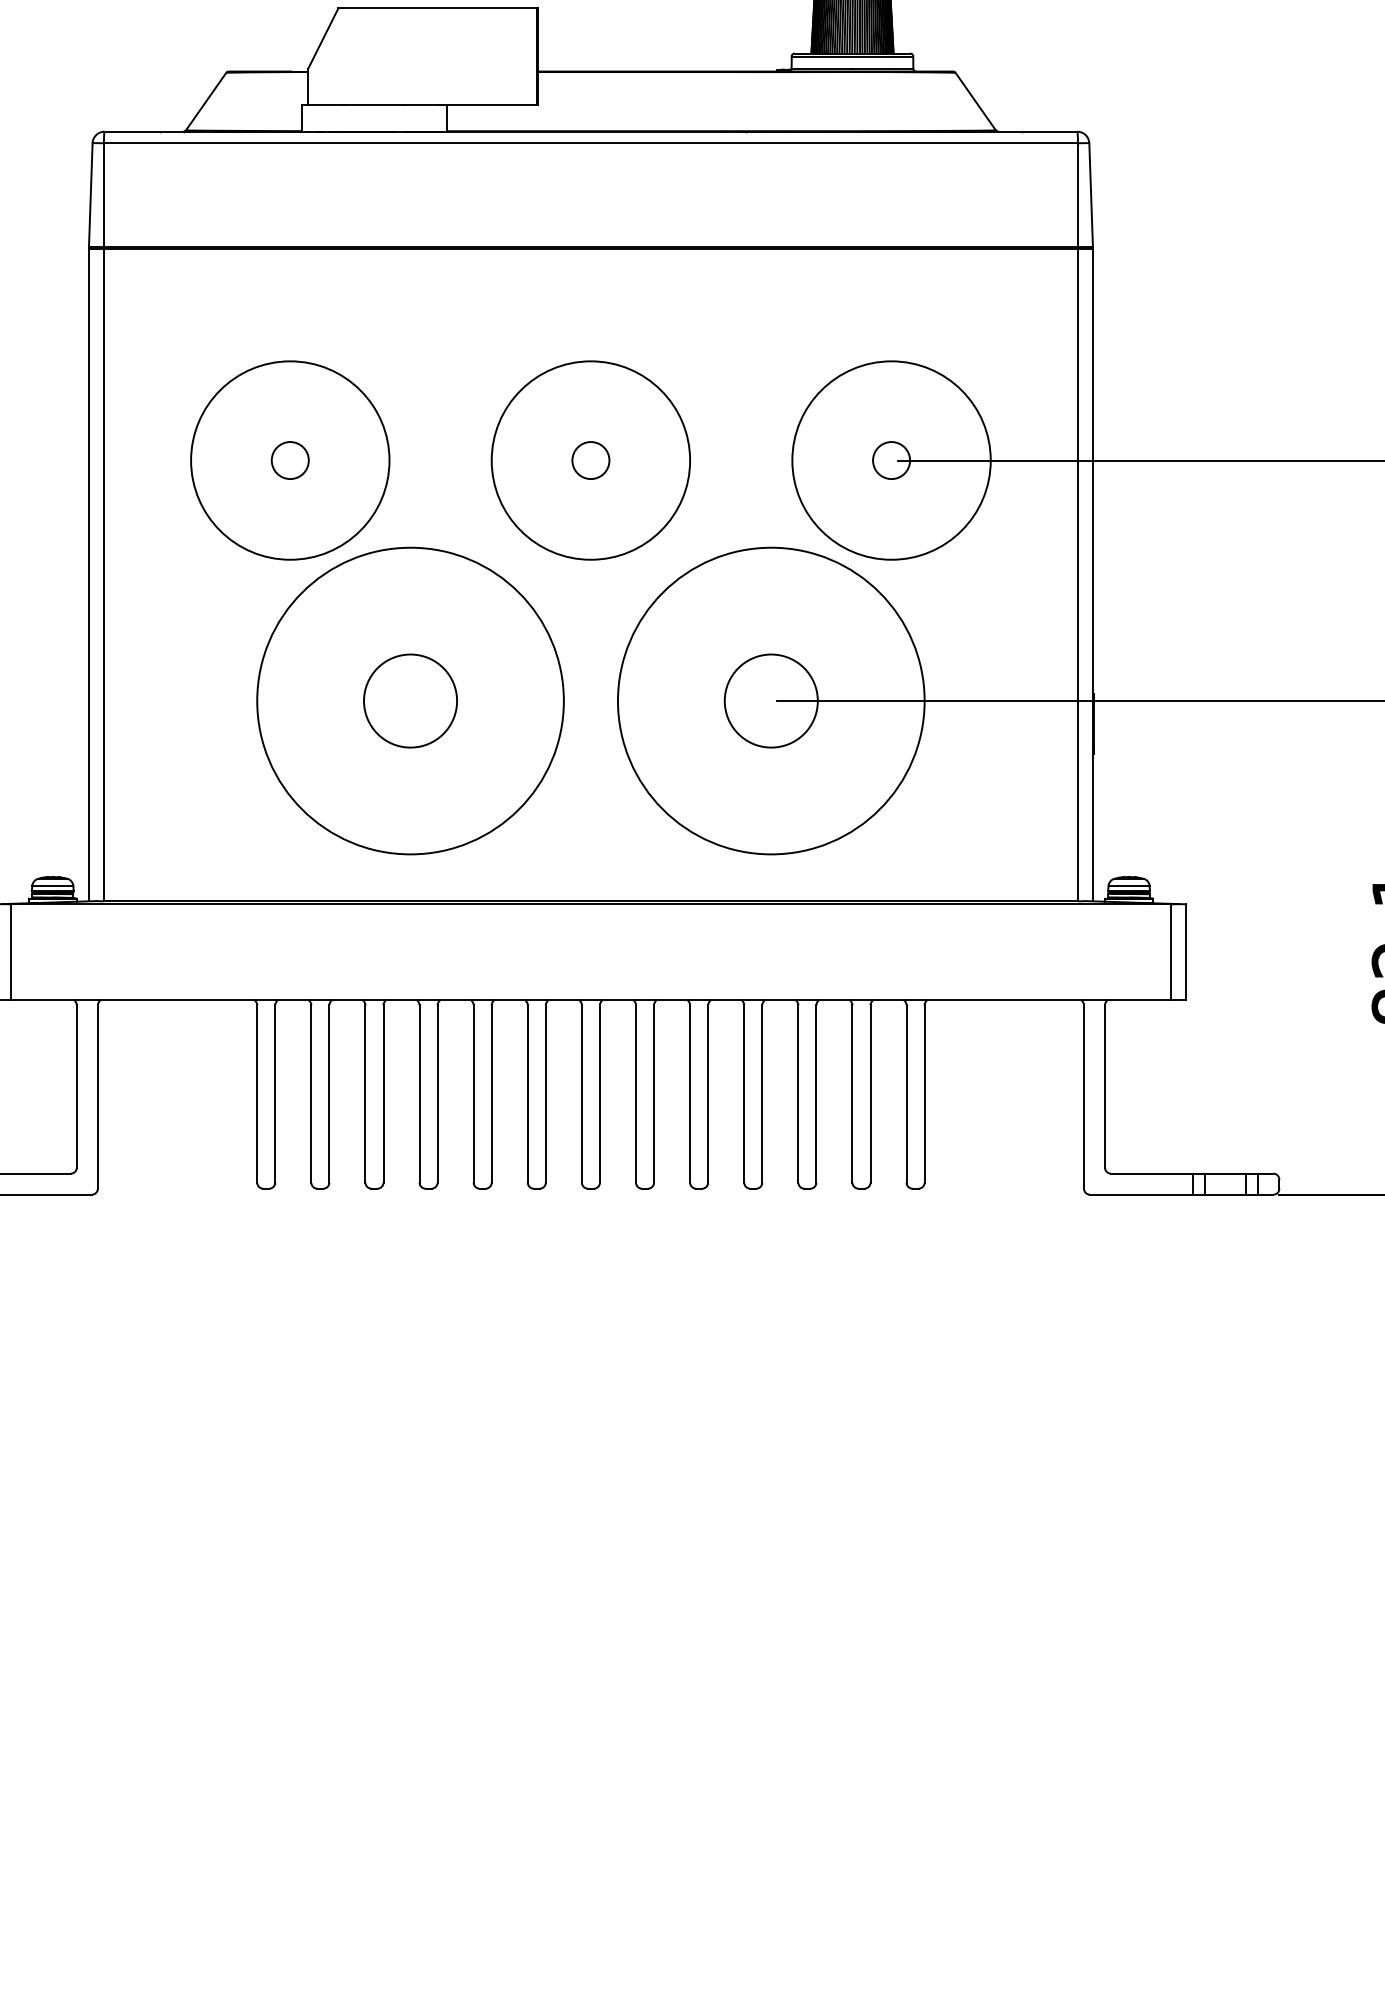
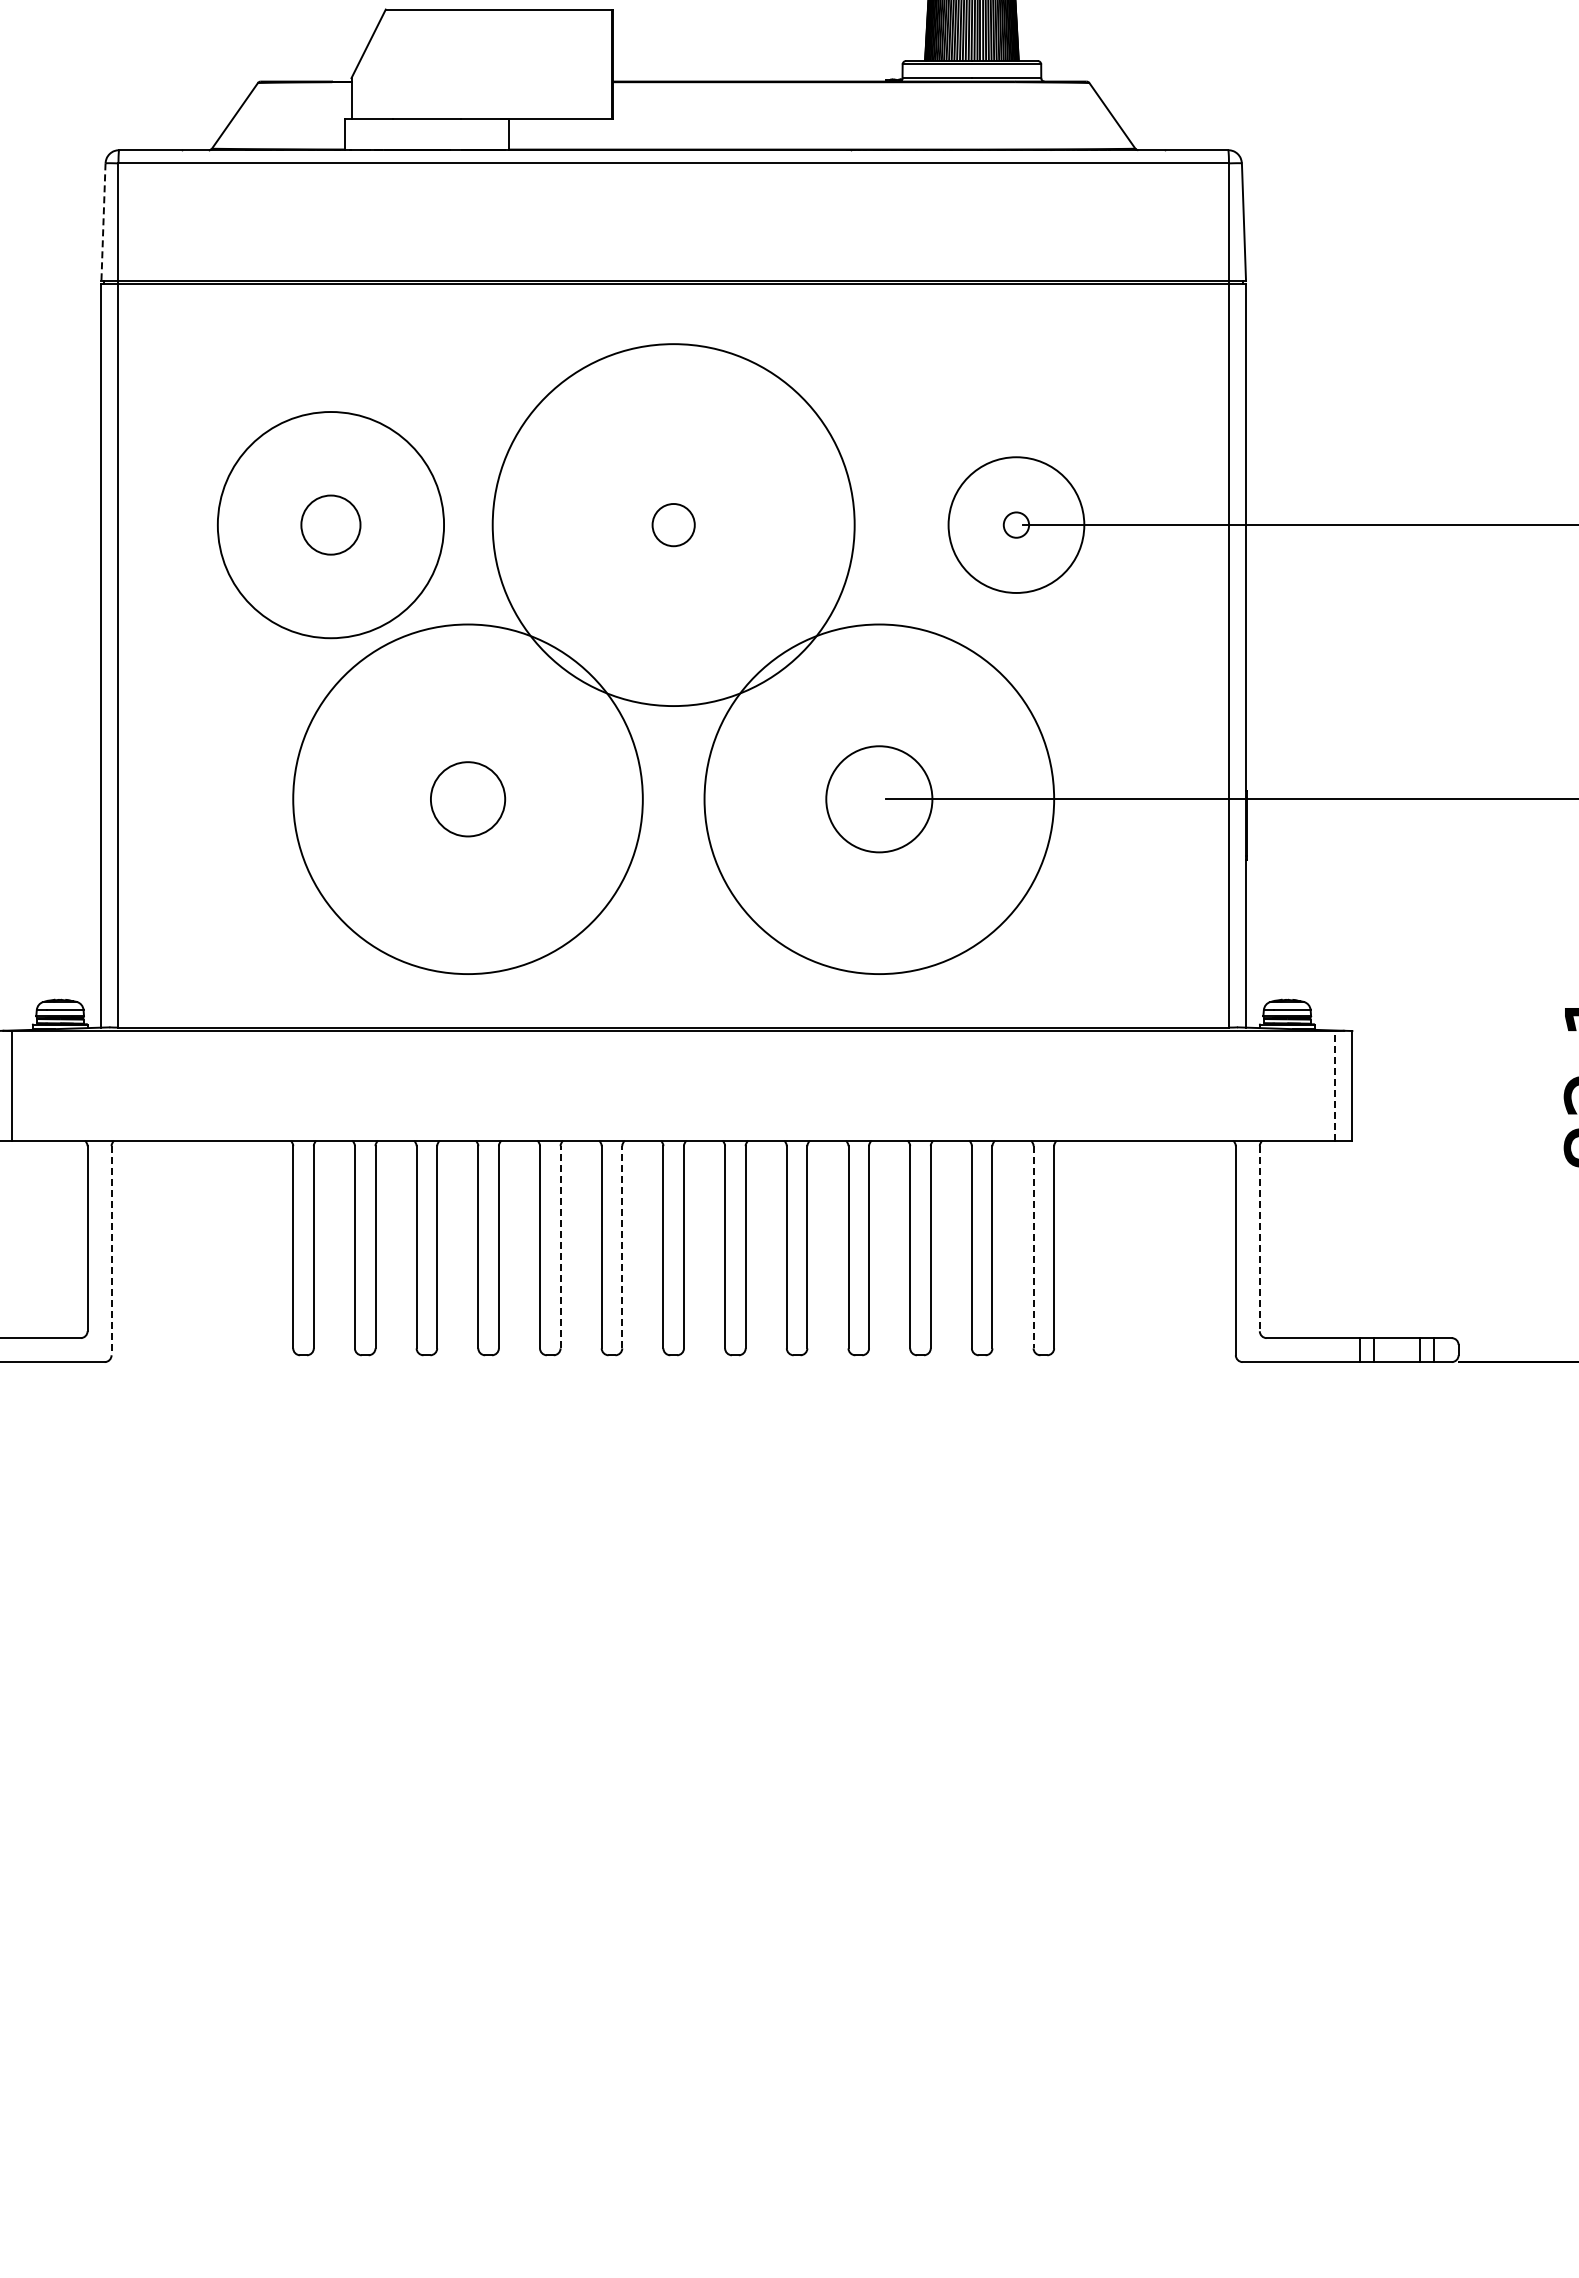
line: (90, 195) -> (103, 222), solid -> dashed
circle: (289, 460) -> (330, 525), size x1.4
circle: (590, 460) -> (673, 525), size x1.6
circle: (891, 460) -> (1016, 525), size x0.6
circle: (891, 460) -> (1016, 525), size x0.6
circle: (410, 701) -> (467, 799), size x0.7
line: (1171, 952) -> (1335, 1085), solid -> dashed
line: (1104, 1086) -> (1259, 1238), solid -> dashed
line: (491, 1093) -> (560, 1246), solid -> dashed
line: (546, 1093) -> (622, 1246), solid -> dashed
line: (906, 1094) -> (1033, 1247), solid -> dashed
line: (97, 1096) -> (111, 1250), solid -> dashed

